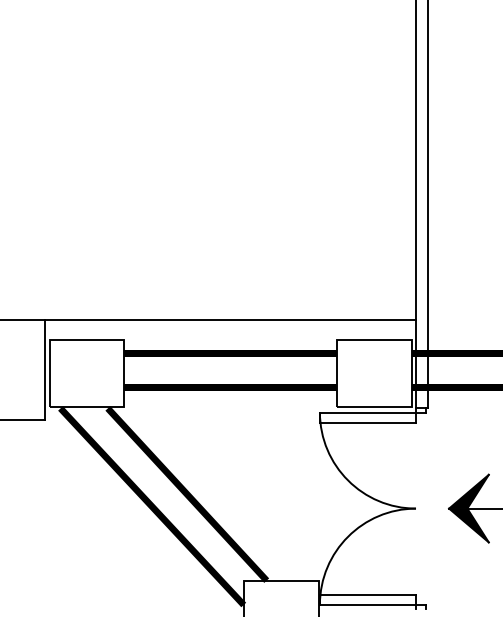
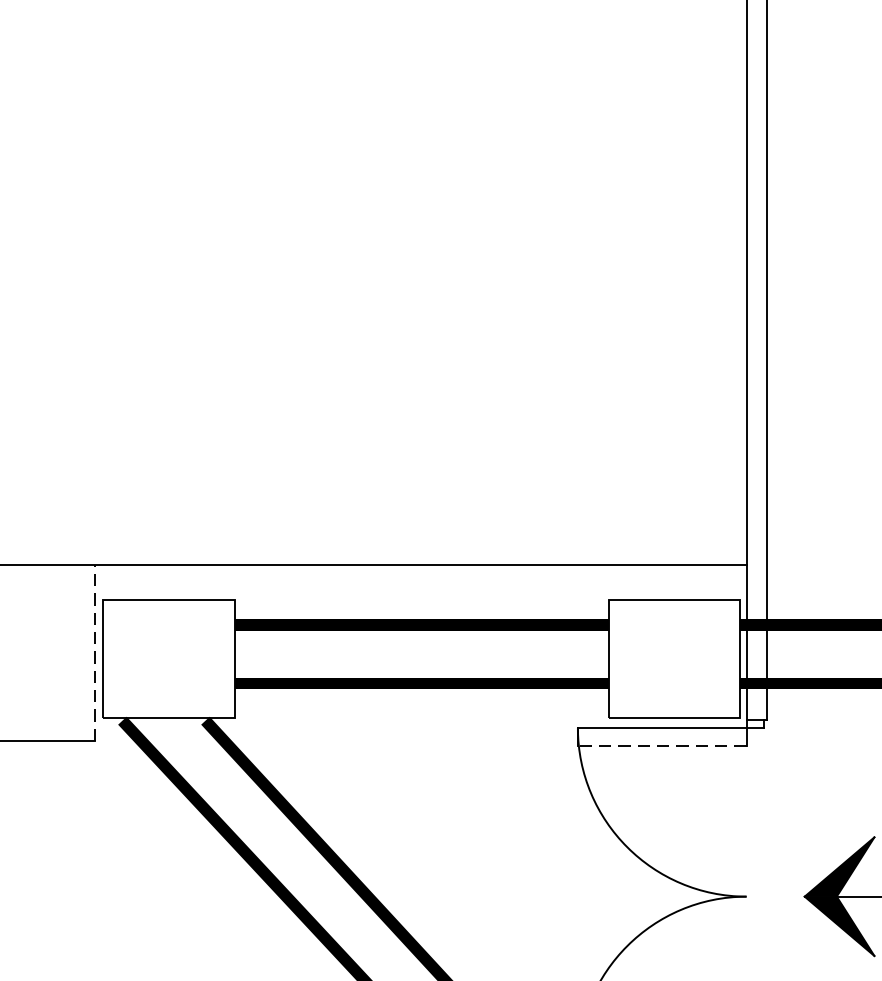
line: (44, 369) -> (94, 652), solid -> dashed
line: (367, 422) -> (661, 745), solid -> dashed

